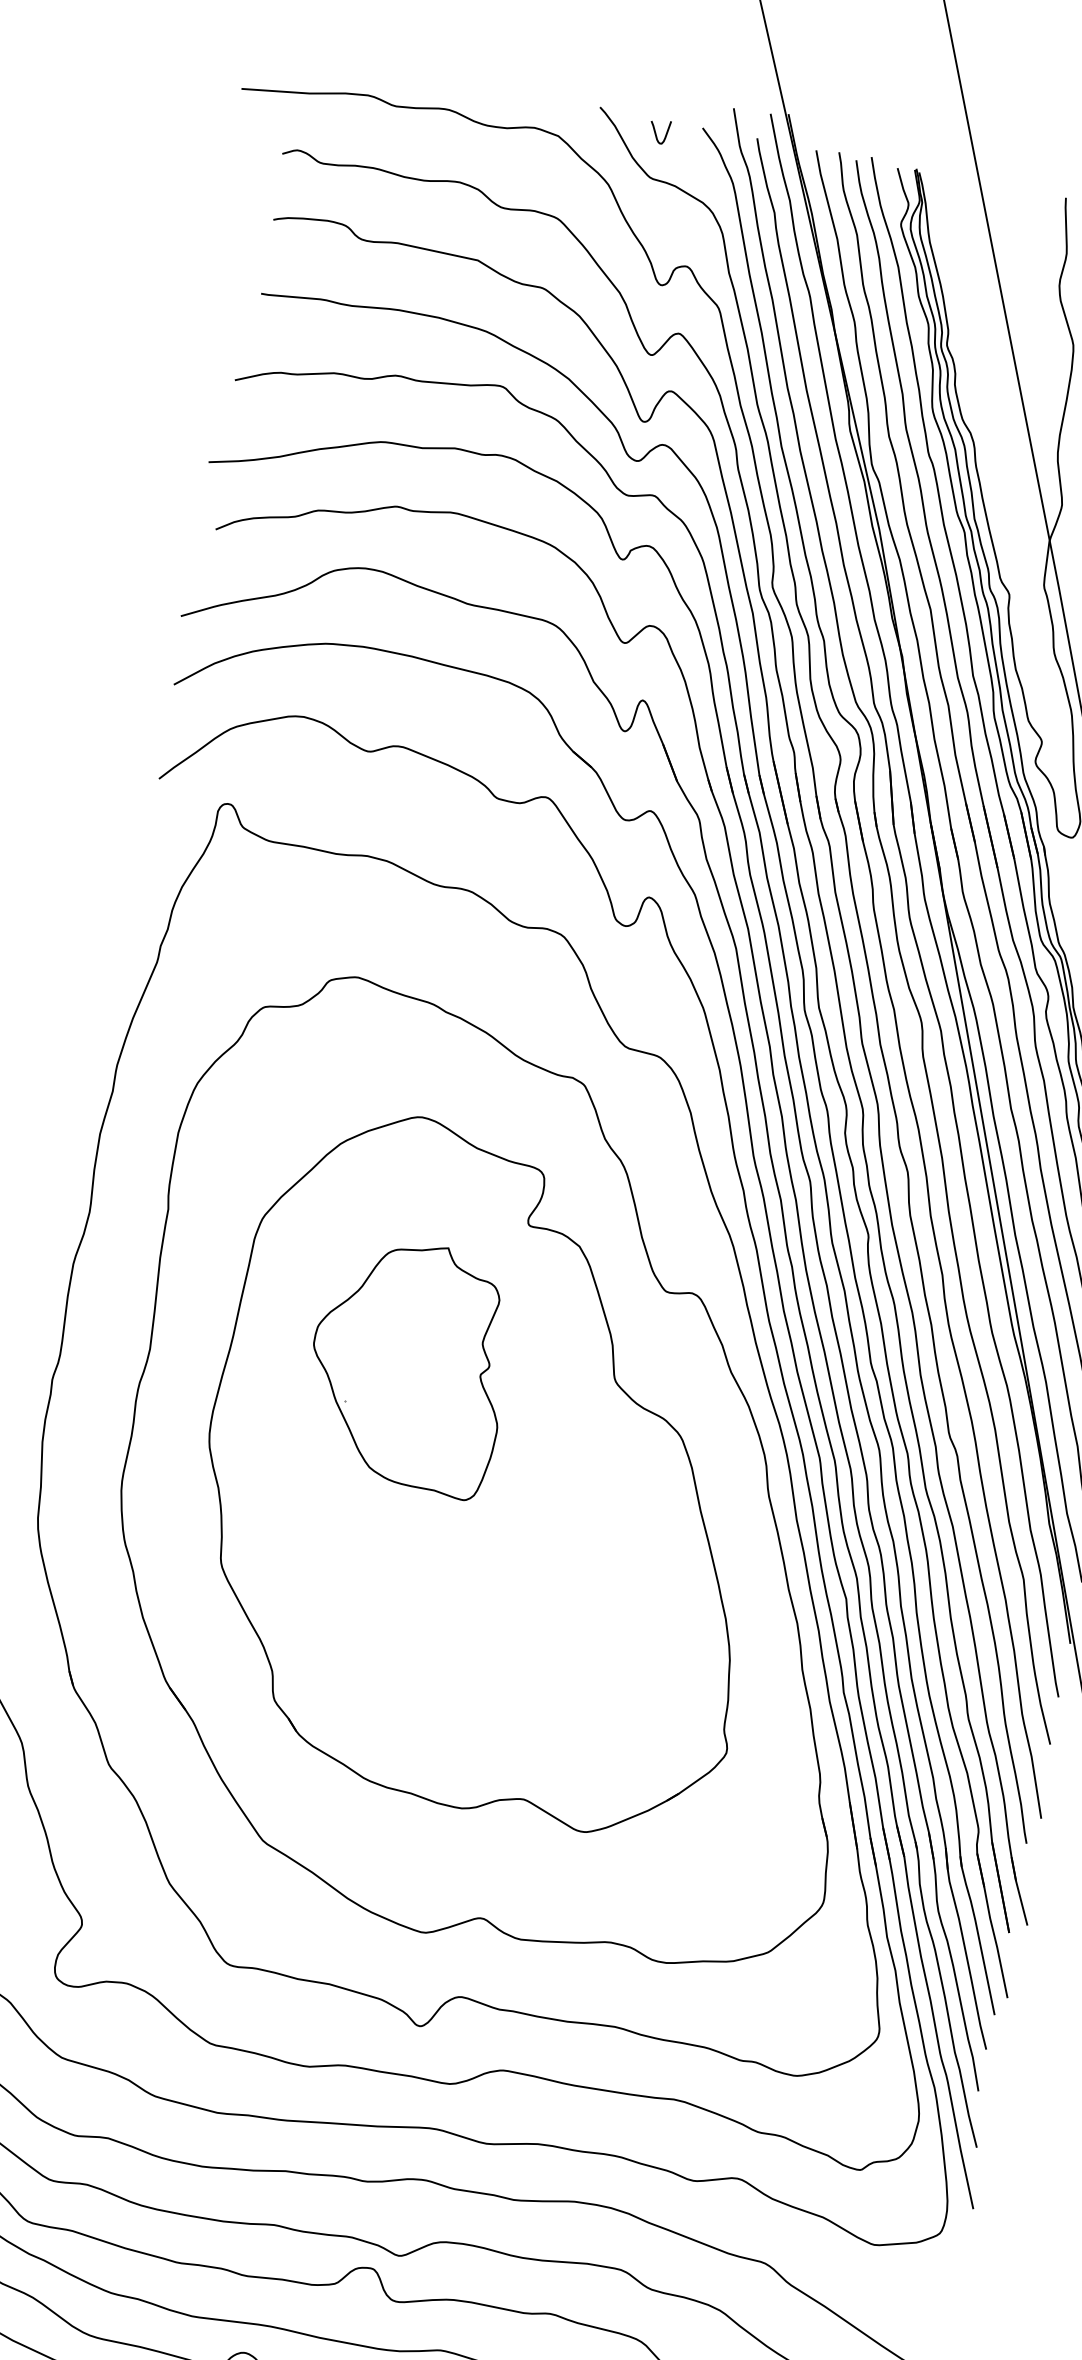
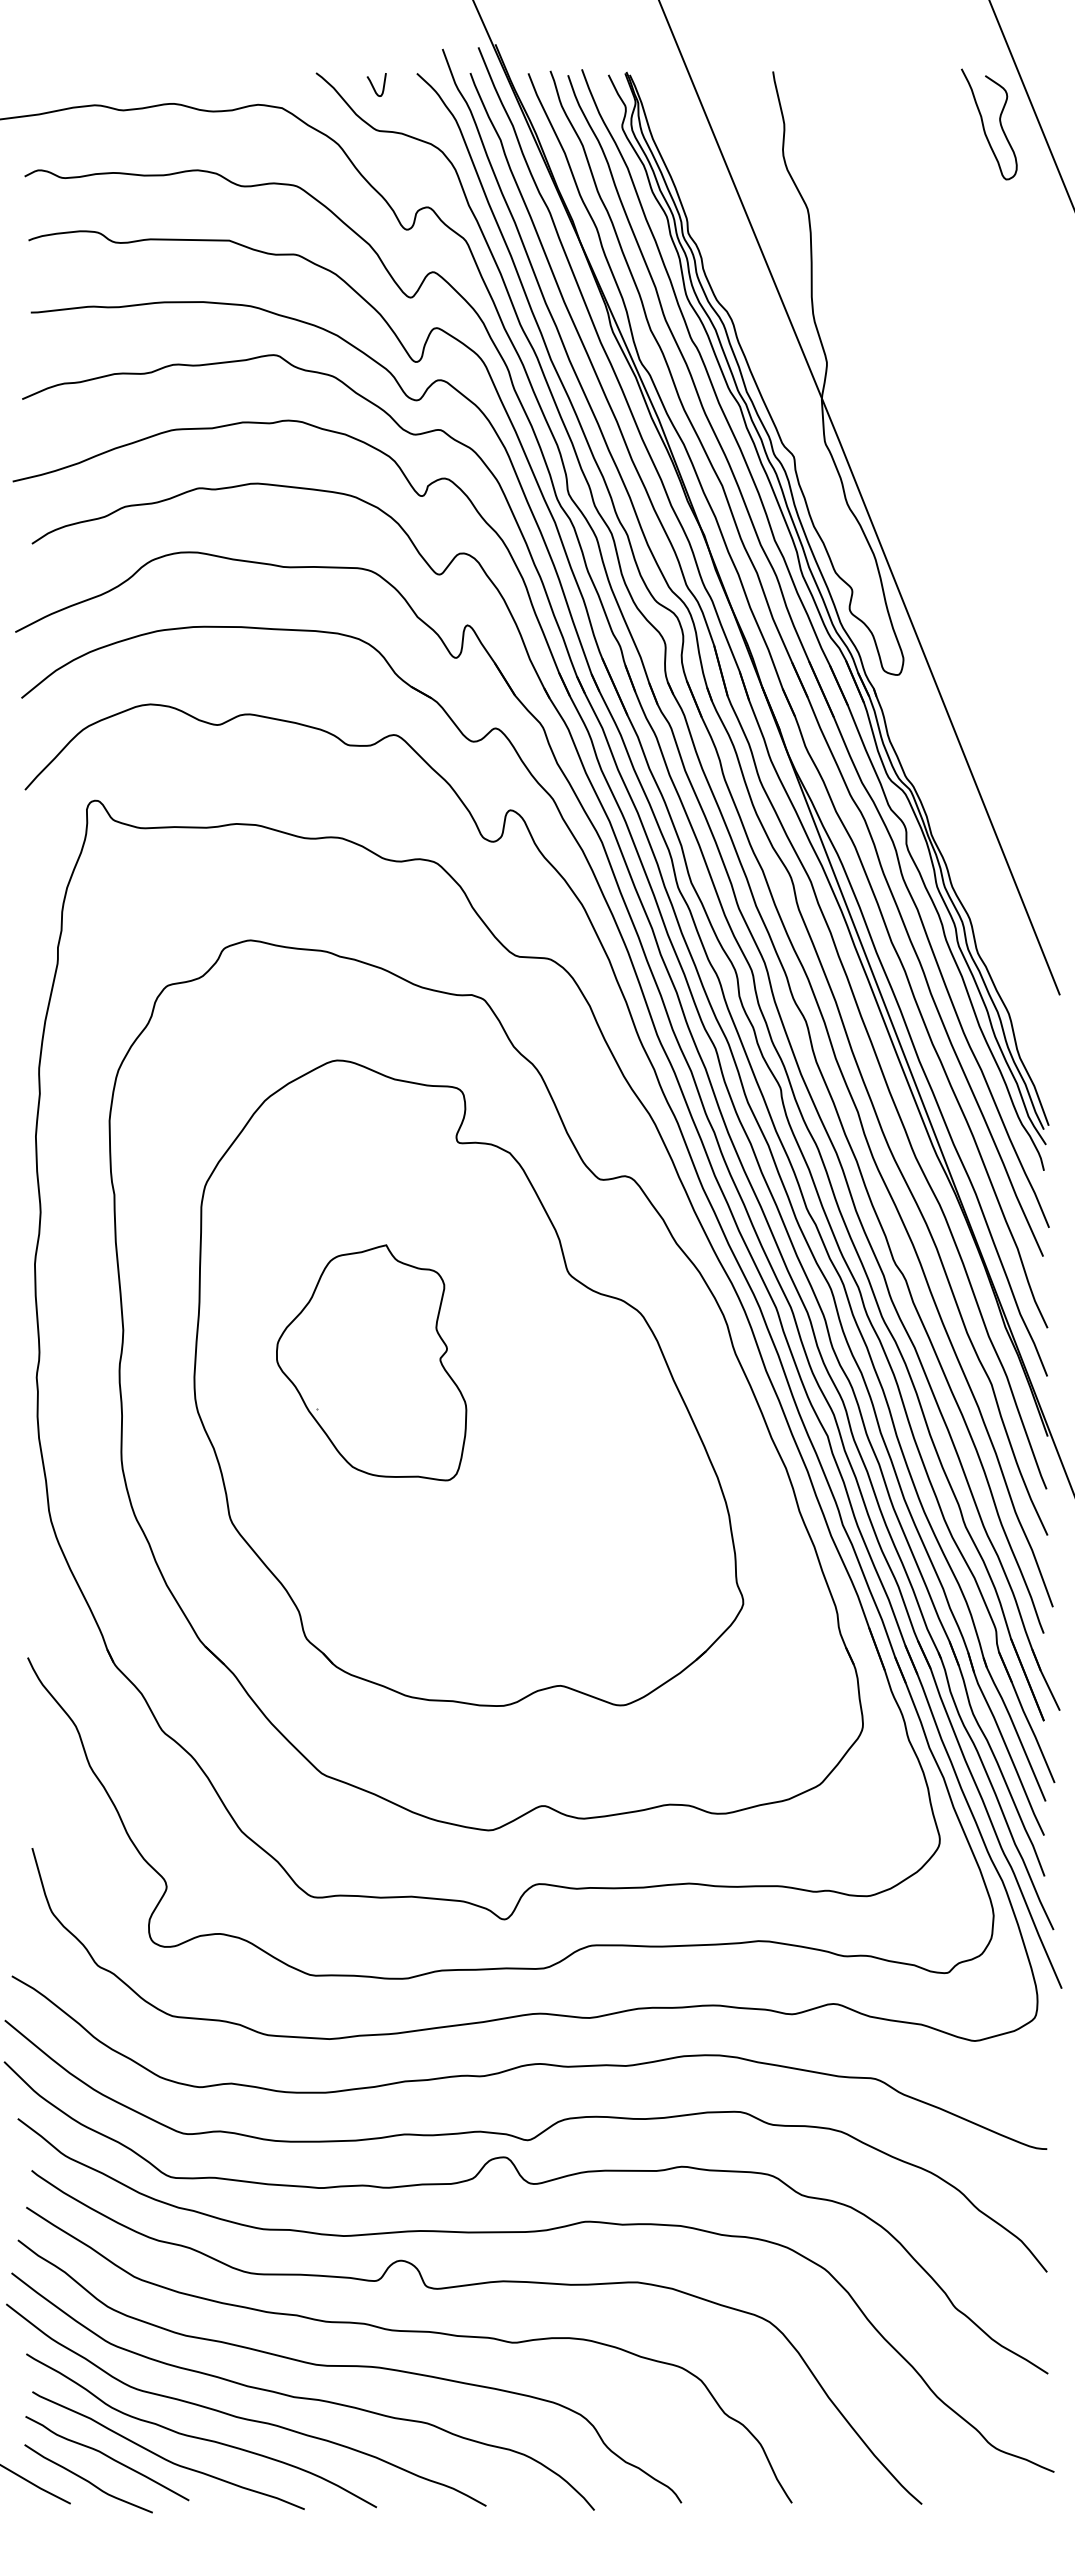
part: (409, 1364) -> (371, 1362), moved

